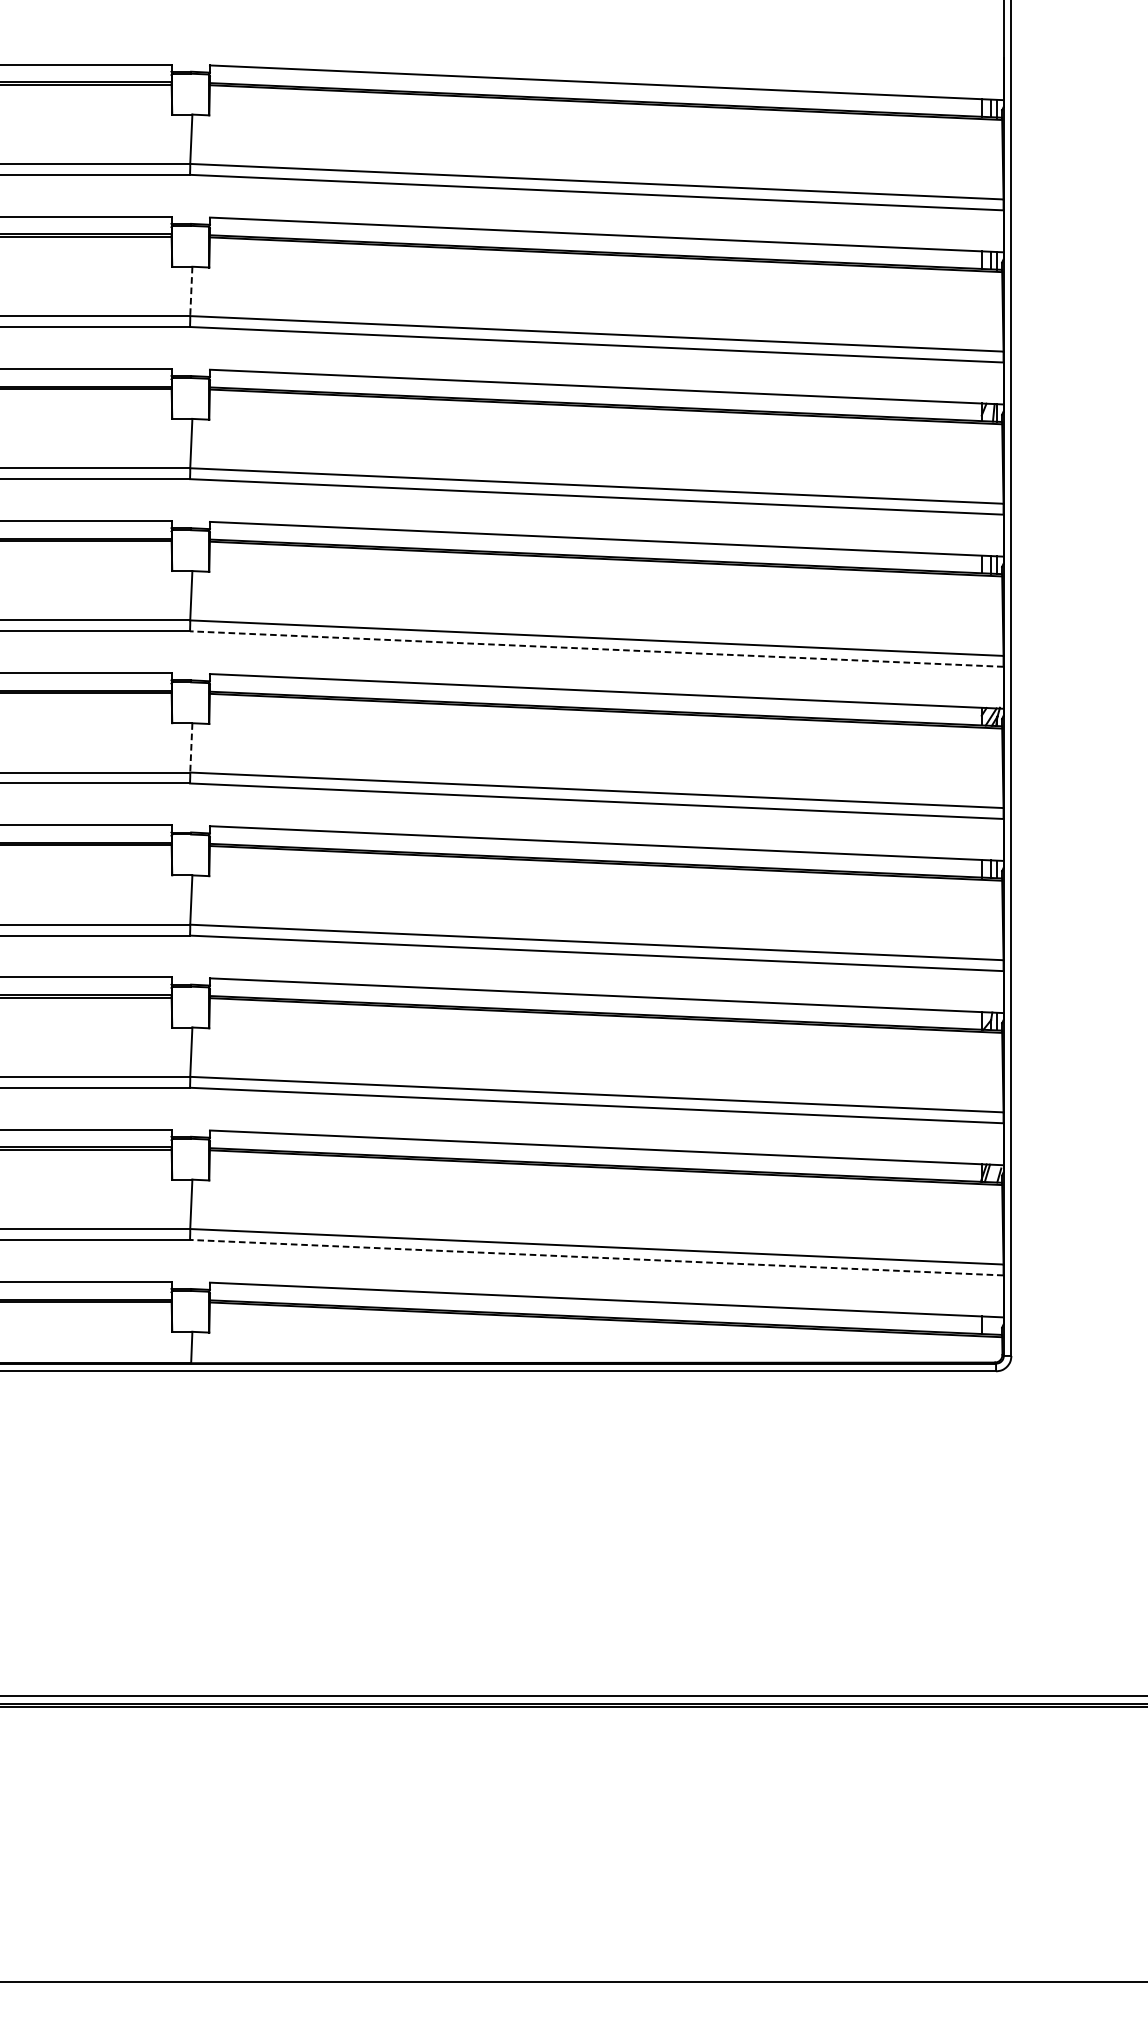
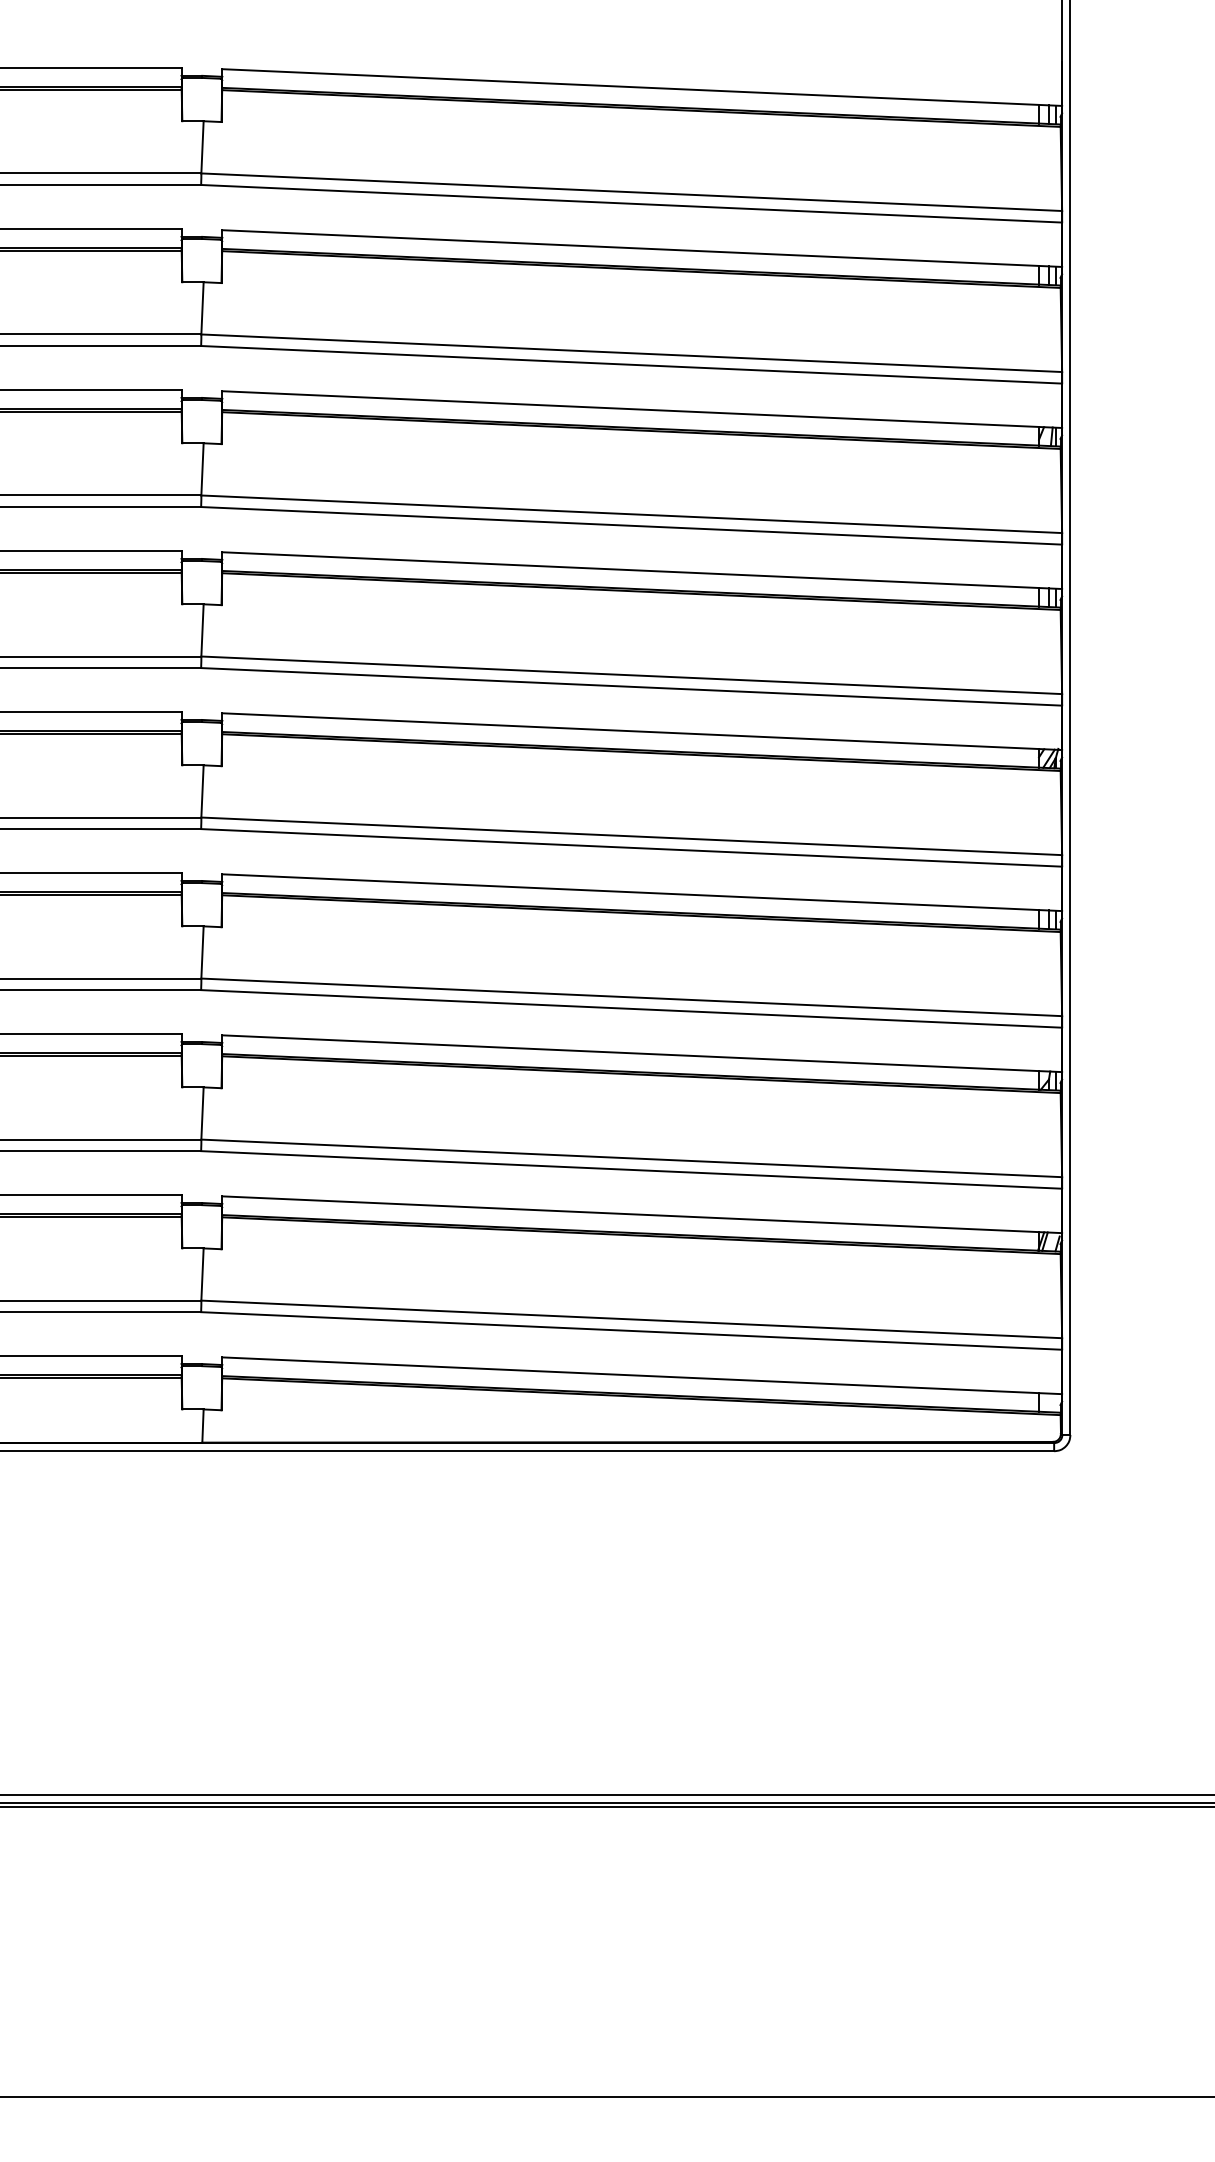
line: (191, 291) -> (202, 308), dashed -> solid
line: (596, 648) -> (631, 686), dashed -> solid
line: (191, 747) -> (202, 791), dashed -> solid
line: (596, 1257) -> (631, 1330), dashed -> solid

